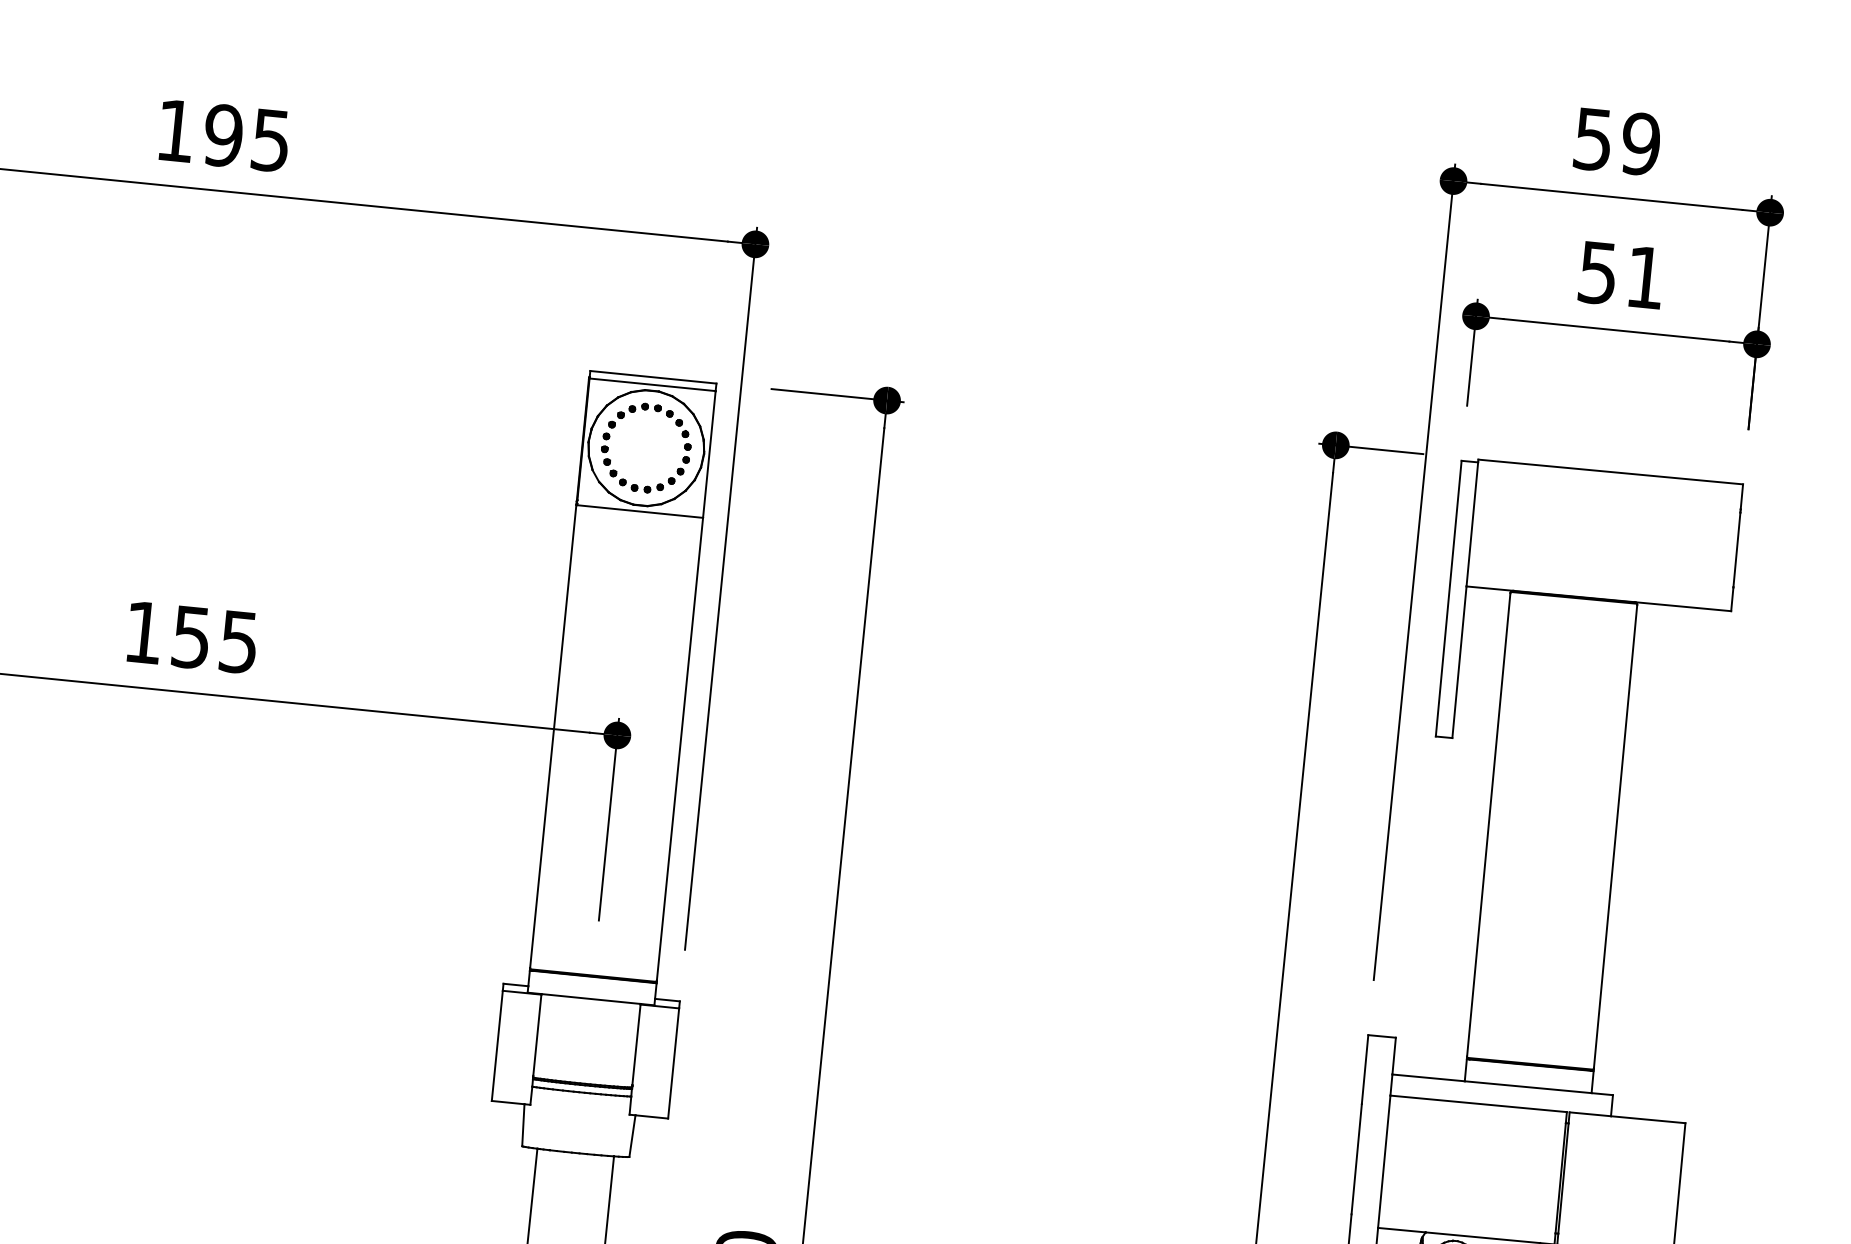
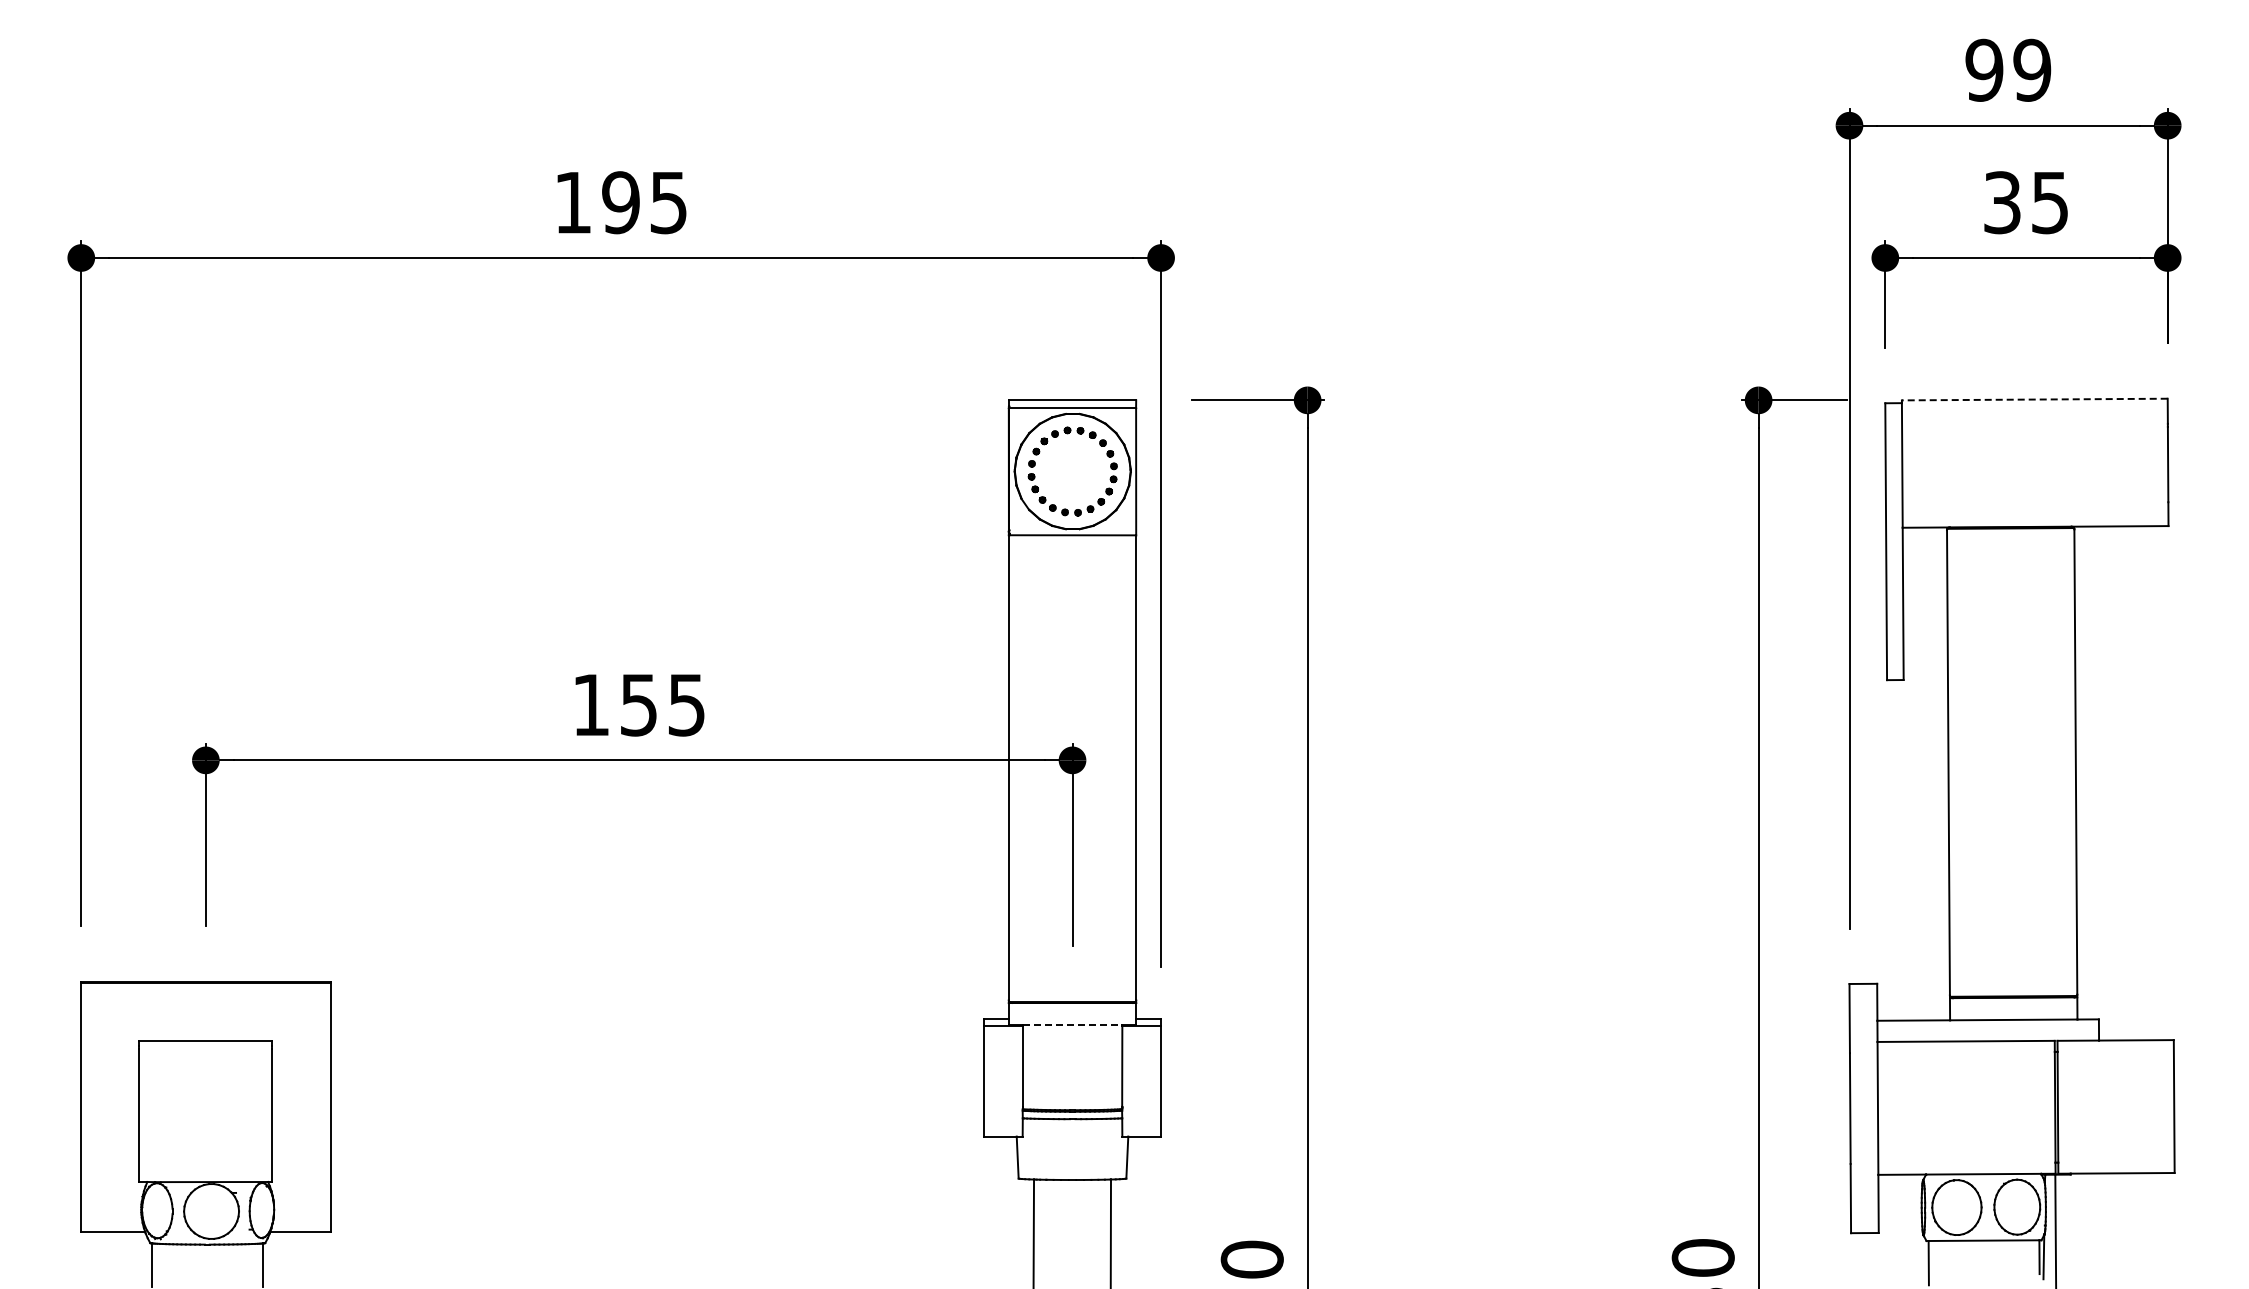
text: (1593, 138) -> (1984, 69), 59 -> 99
text: (1621, 274) -> (2025, 202), 51 -> 35
line: (1610, 471) -> (2034, 399), solid -> dashed
line: (591, 999) -> (1072, 1025), solid -> dashed

